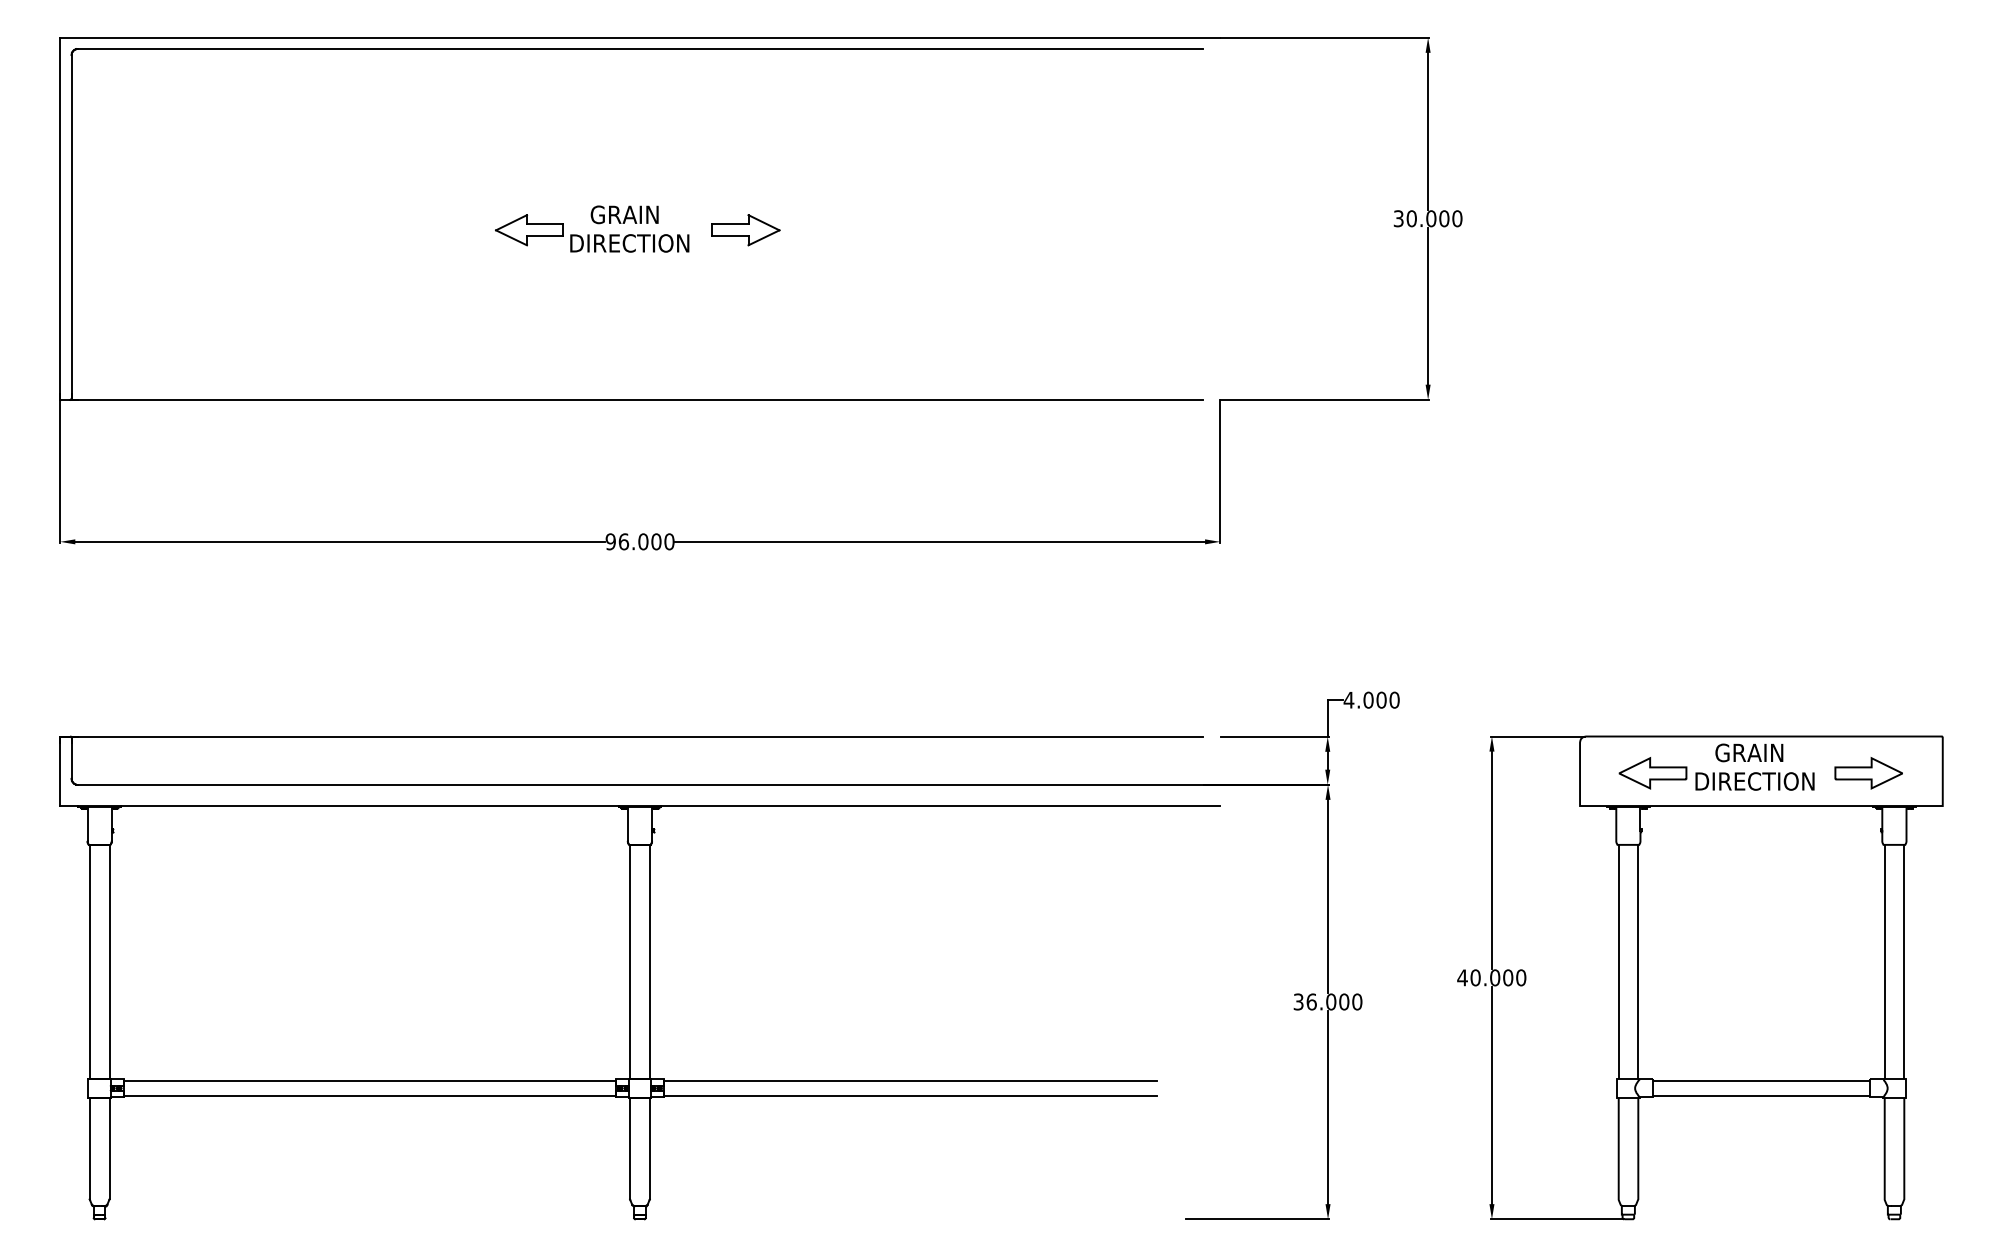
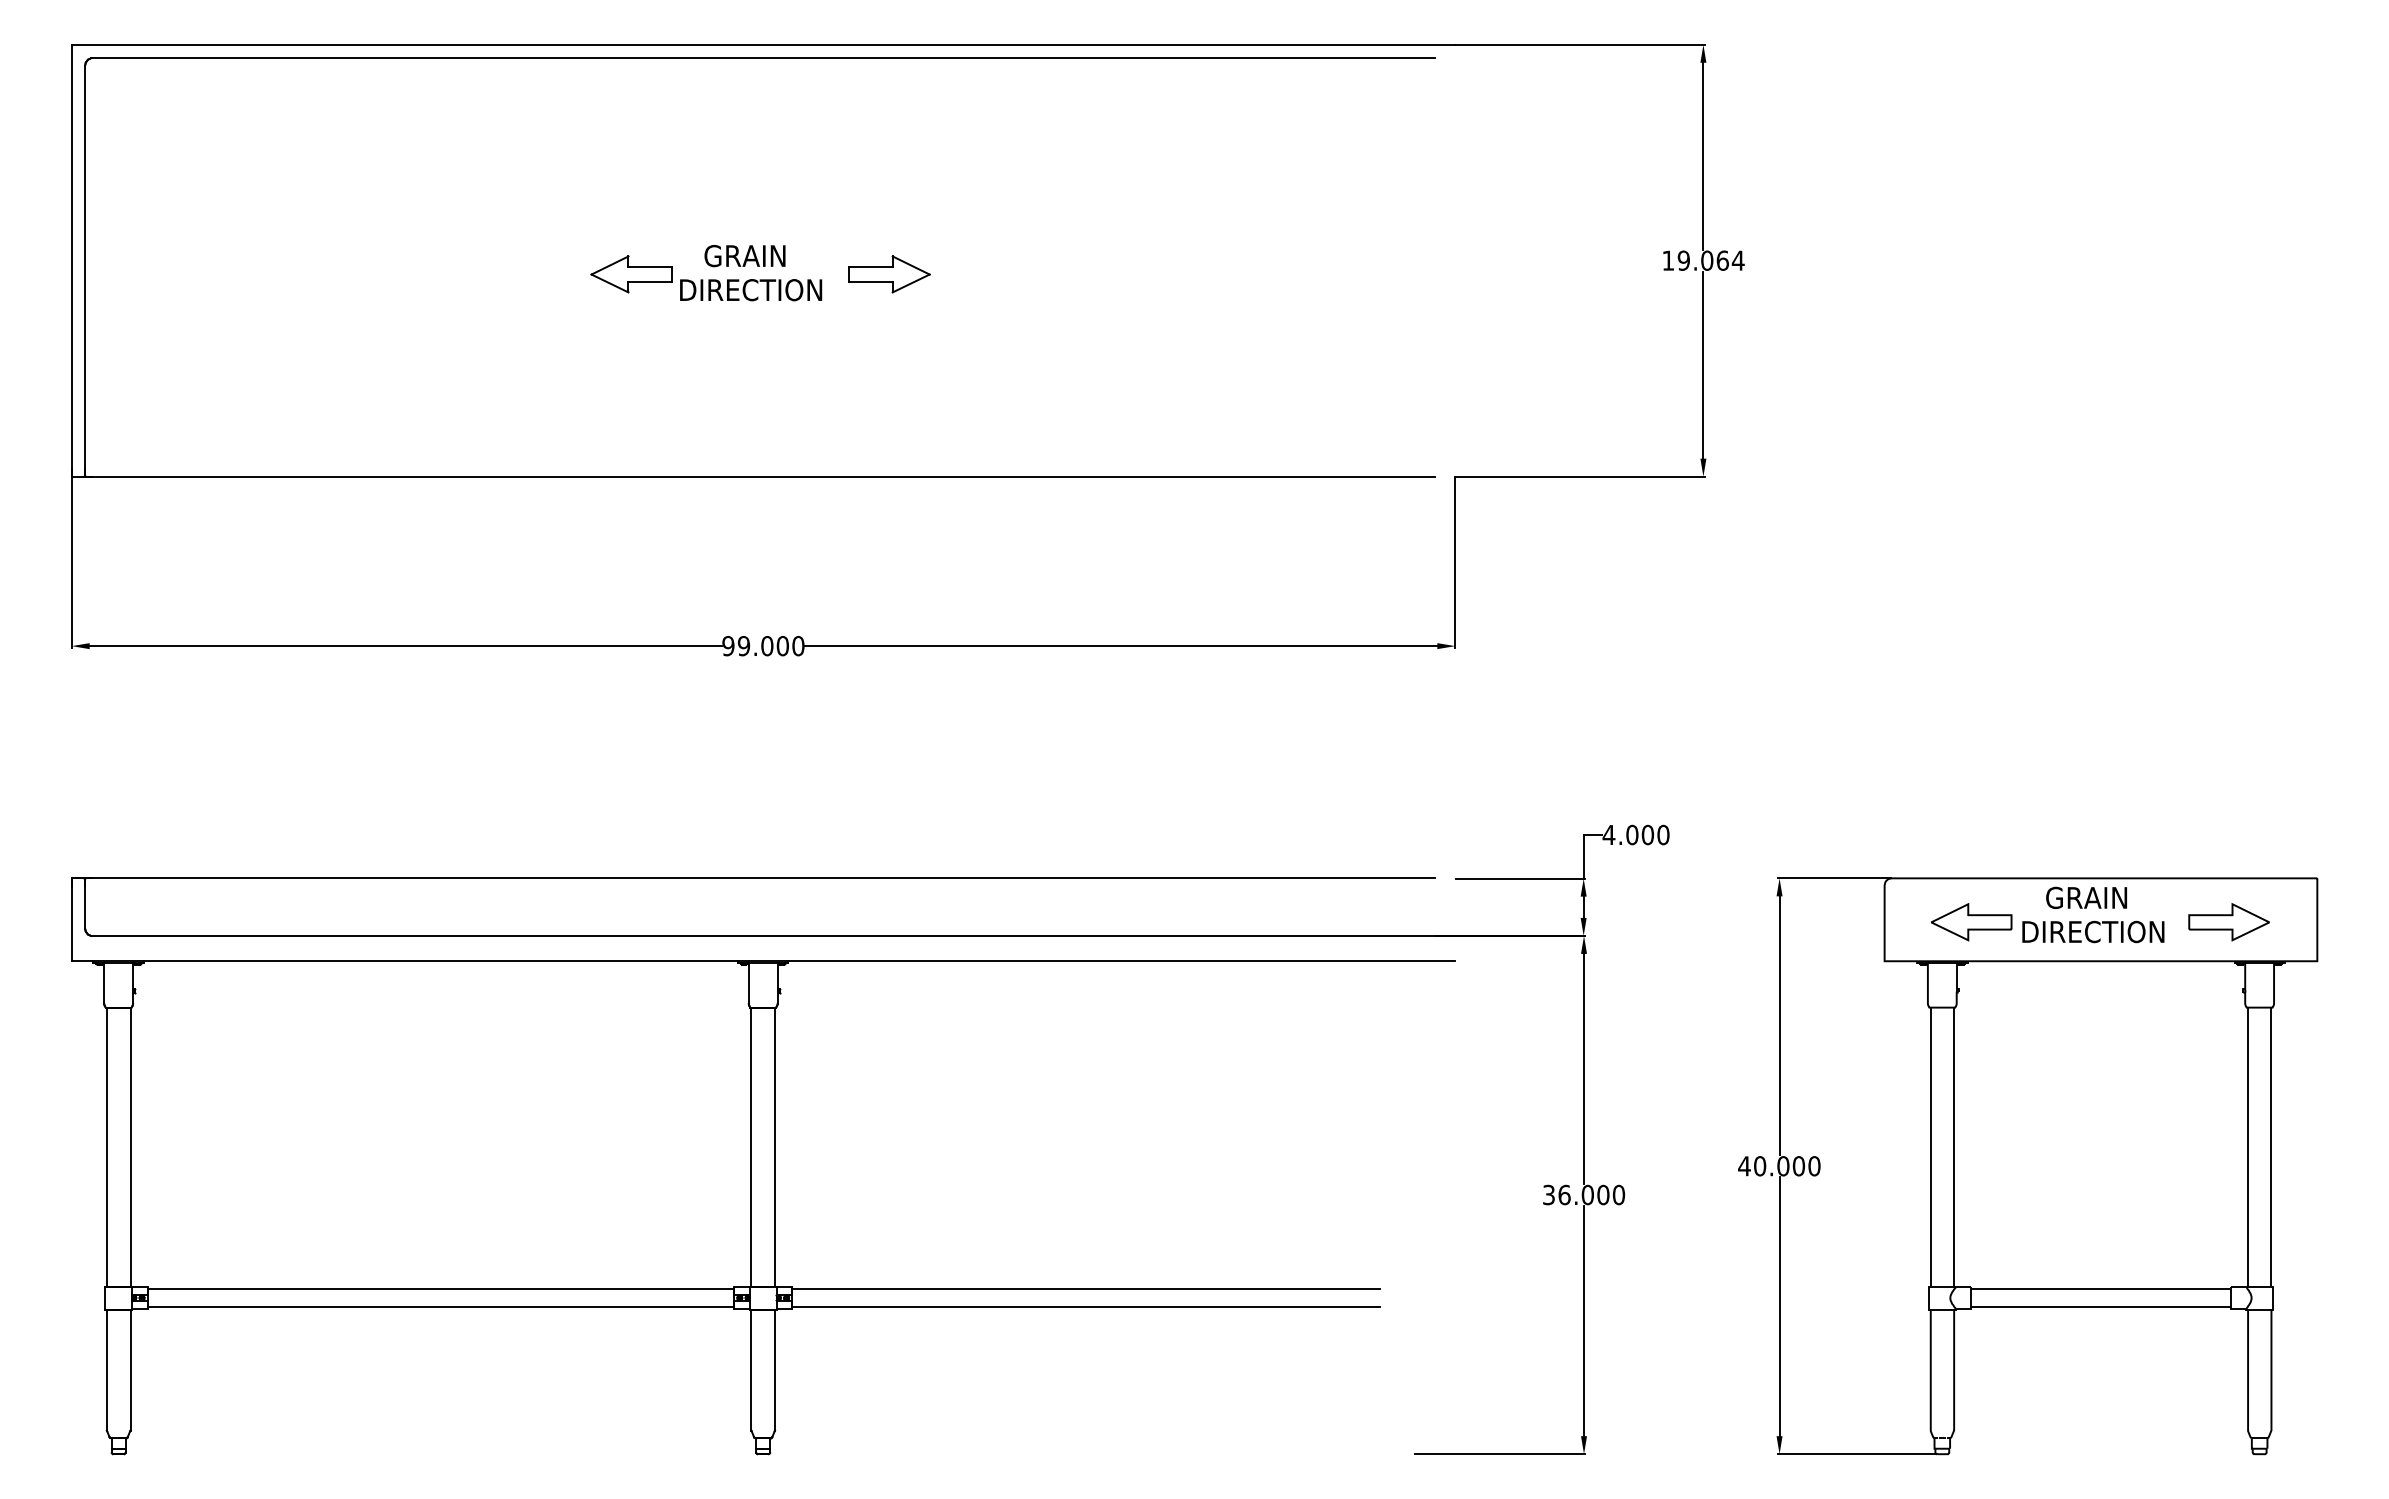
text: (1428, 218) -> (1703, 260), 30.000 -> 19.064
text: (623, 541) -> (743, 645), 96.000 -> 99.000

